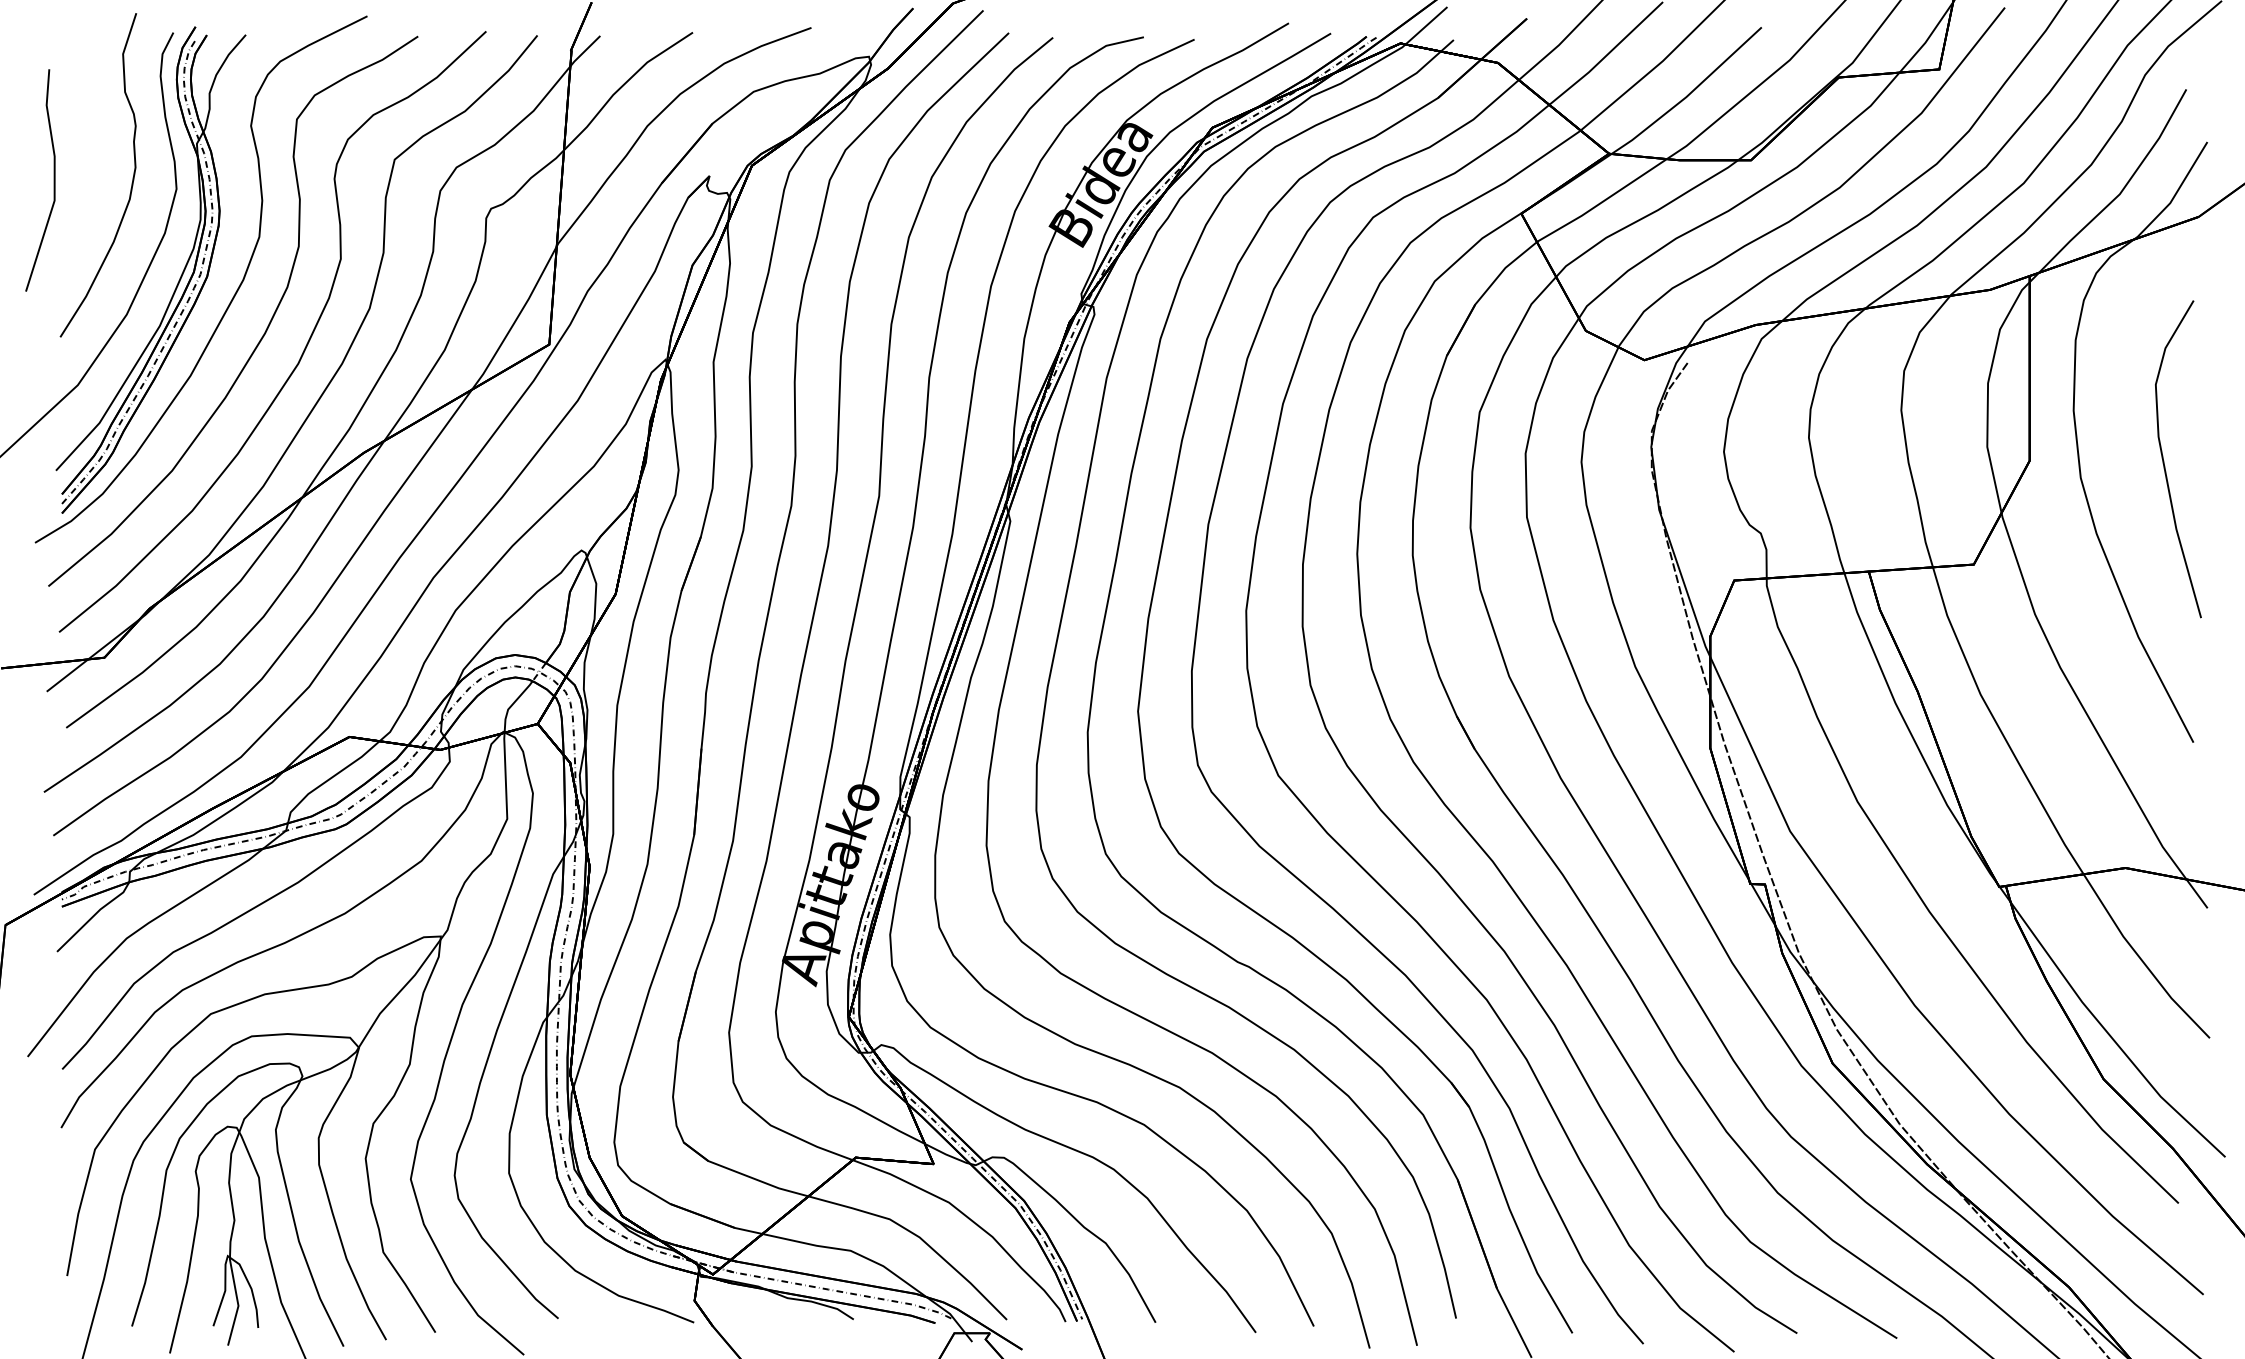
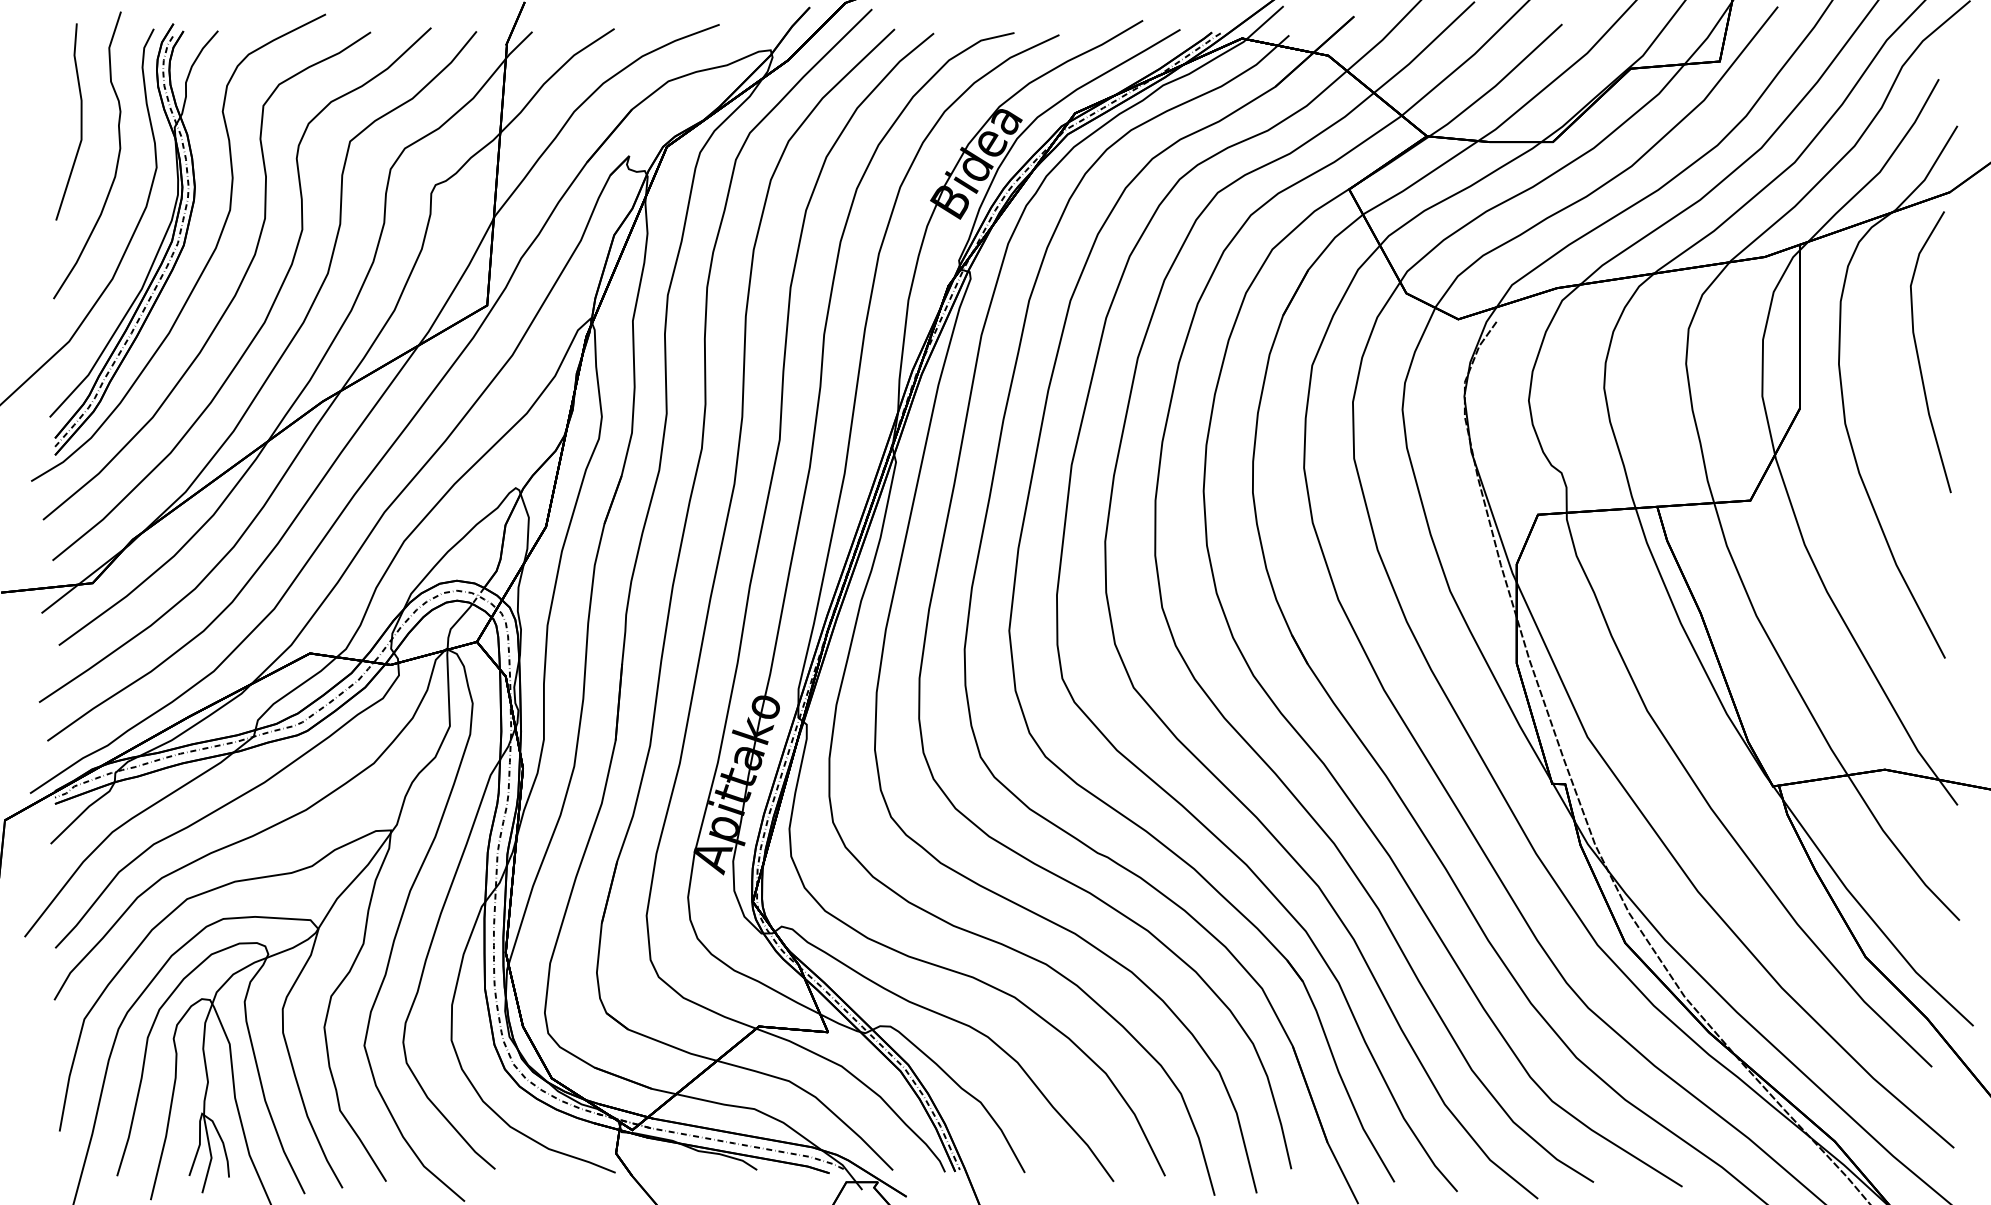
line: (53, 179) -> (80, 121), moved
curve: (2164, 459) -> (1918, 352), moved

